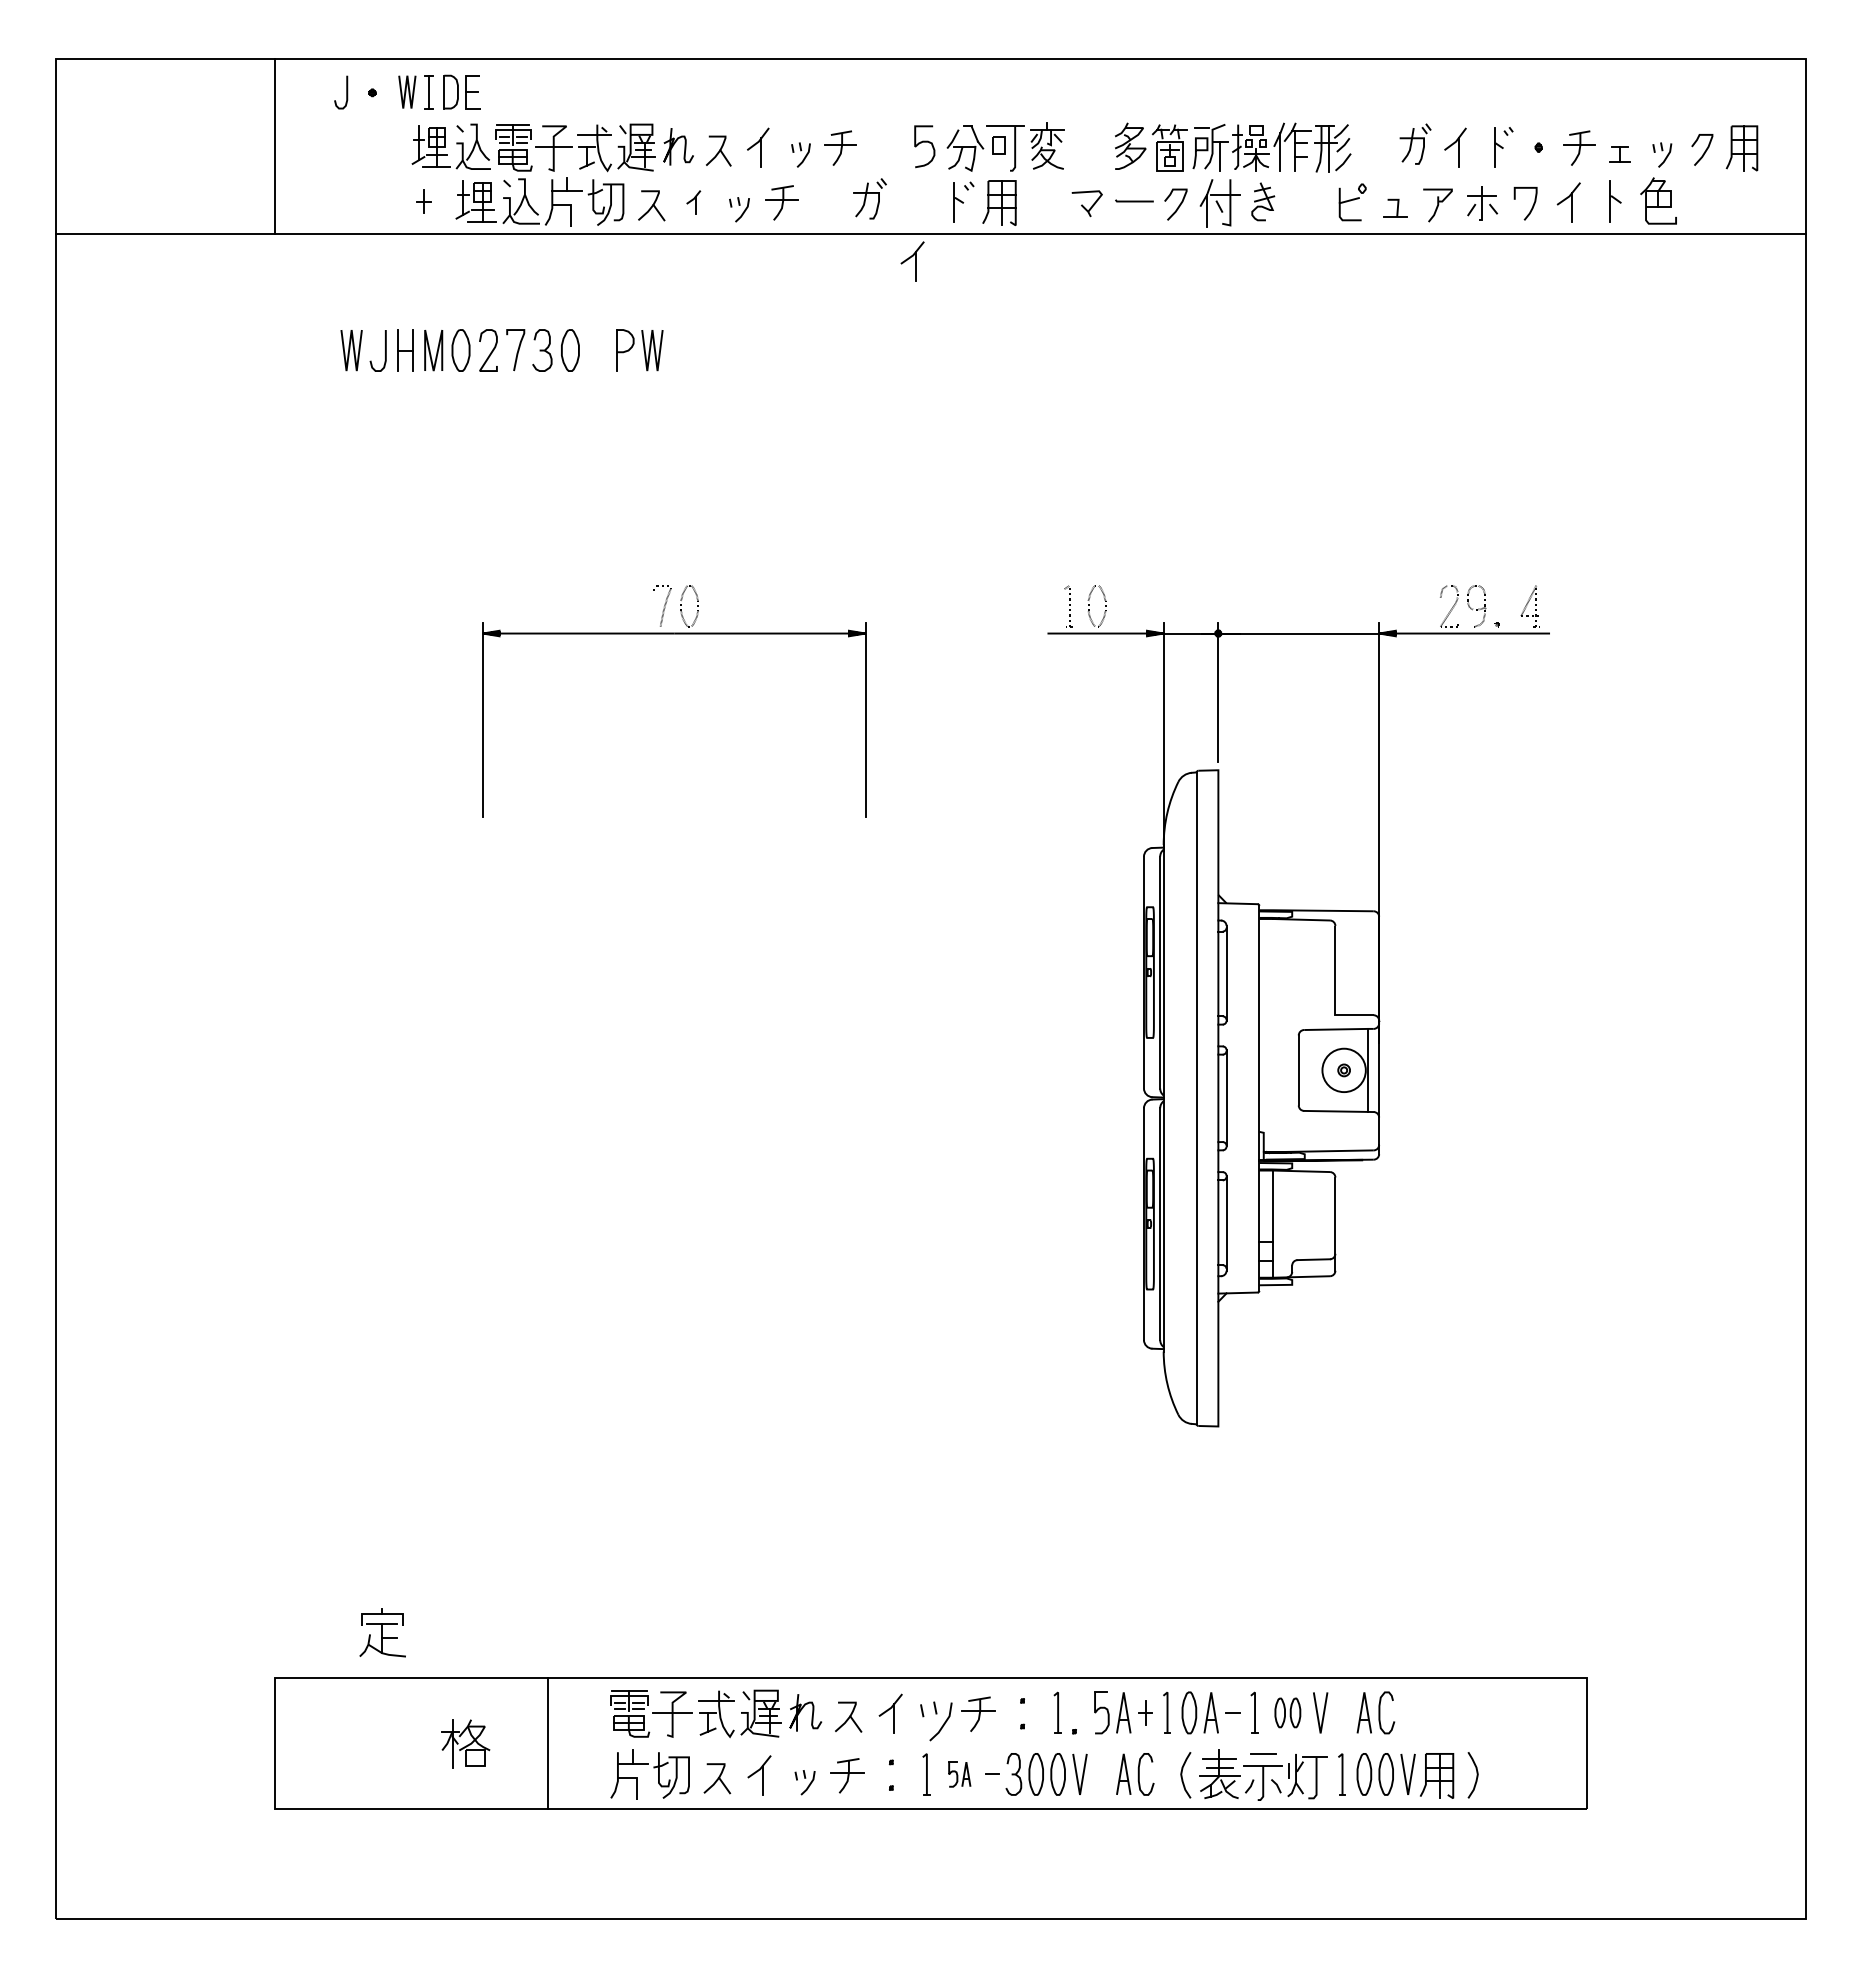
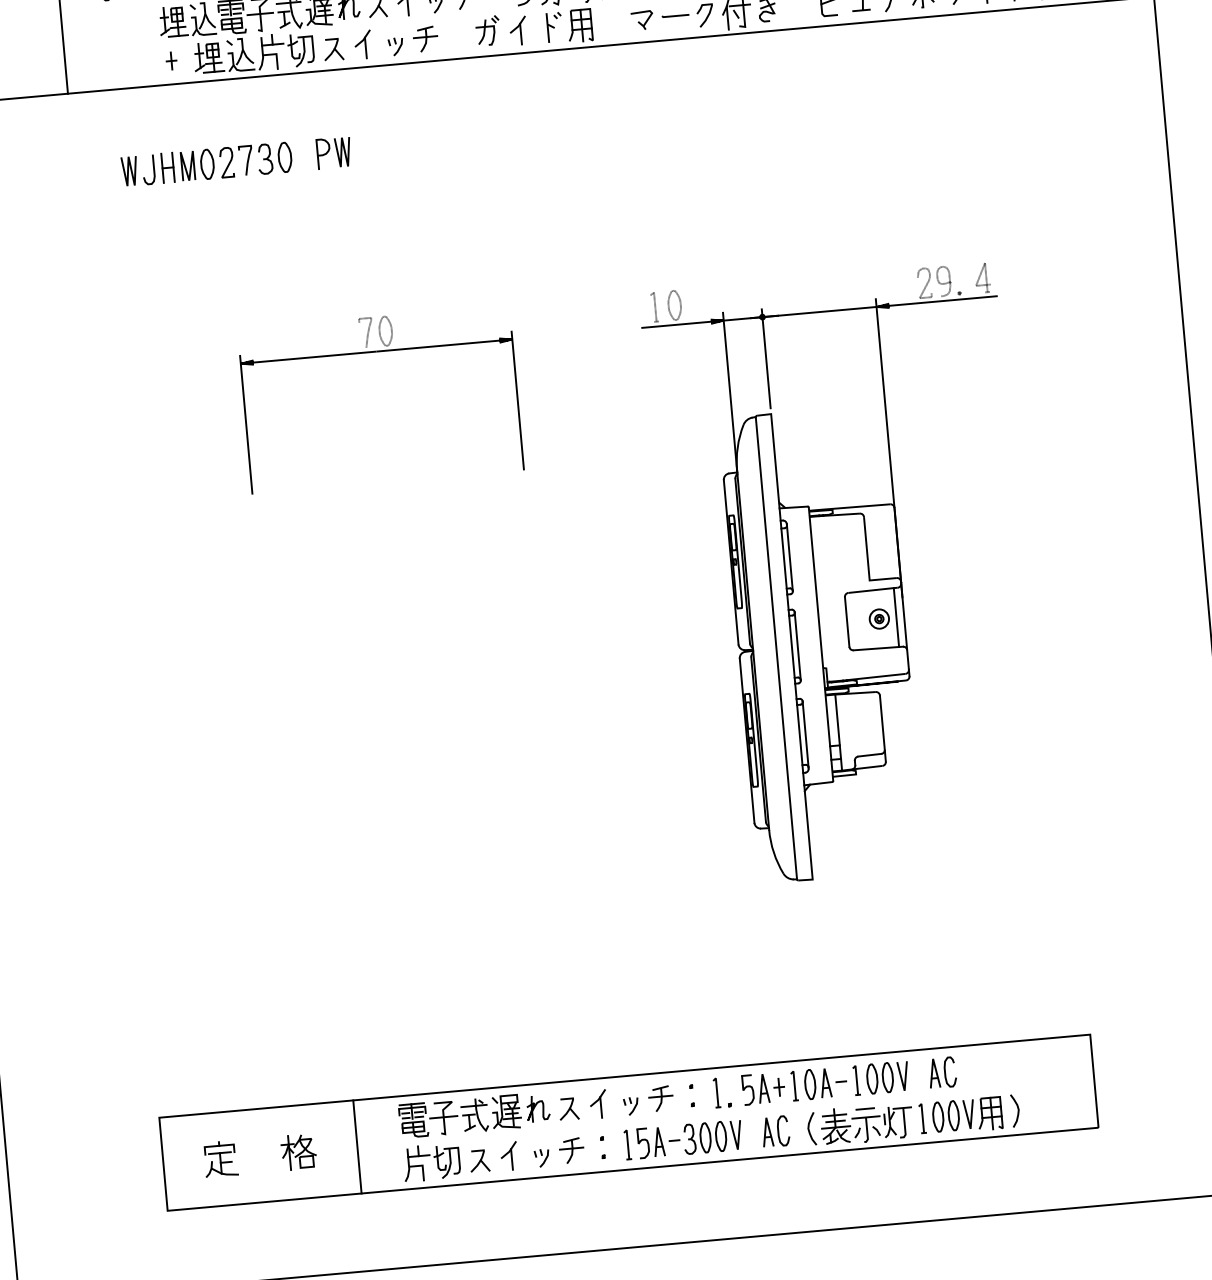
part: (693, 202) -> (362, 44), size x1.67
part: (912, 261) -> (518, 30), moved
circle: (1343, 1069) -> (878, 618), size x0.62
part: (382, 1632) -> (220, 1159), moved
part: (1287, 1712) -> (879, 1078), size x1.43
part: (936, 1720) -> (631, 1105), size x0.62
part: (959, 1774) -> (651, 1142), size x1.67

